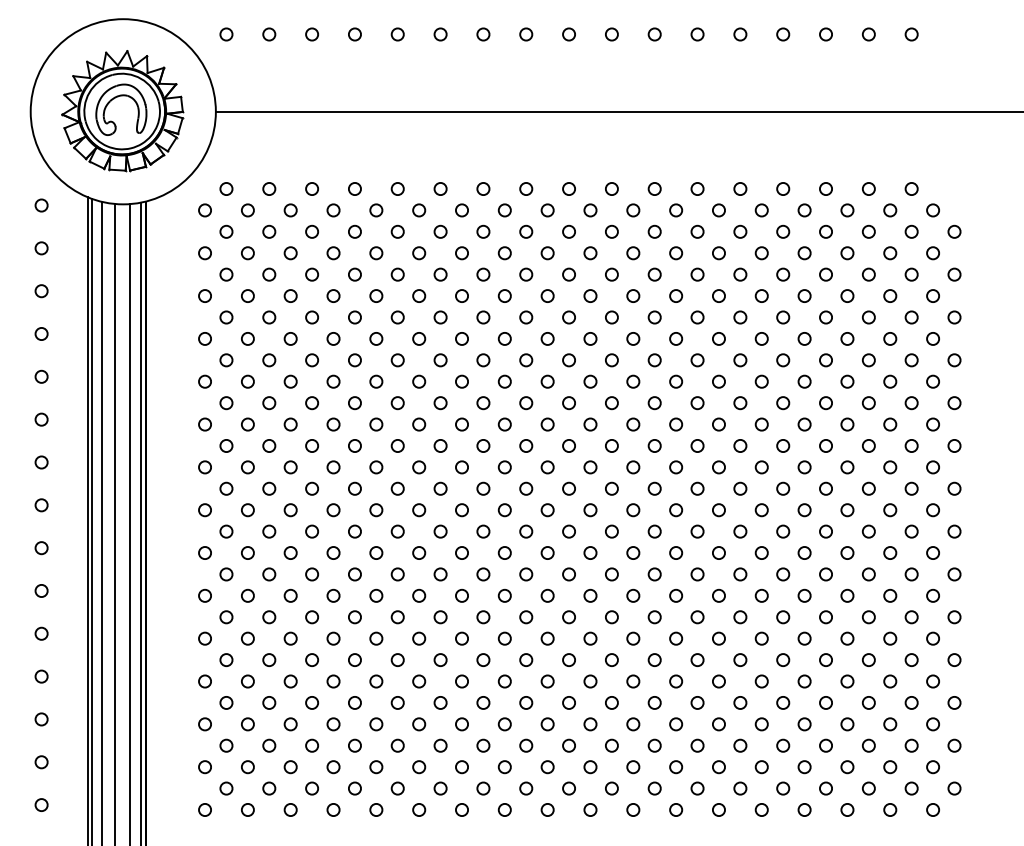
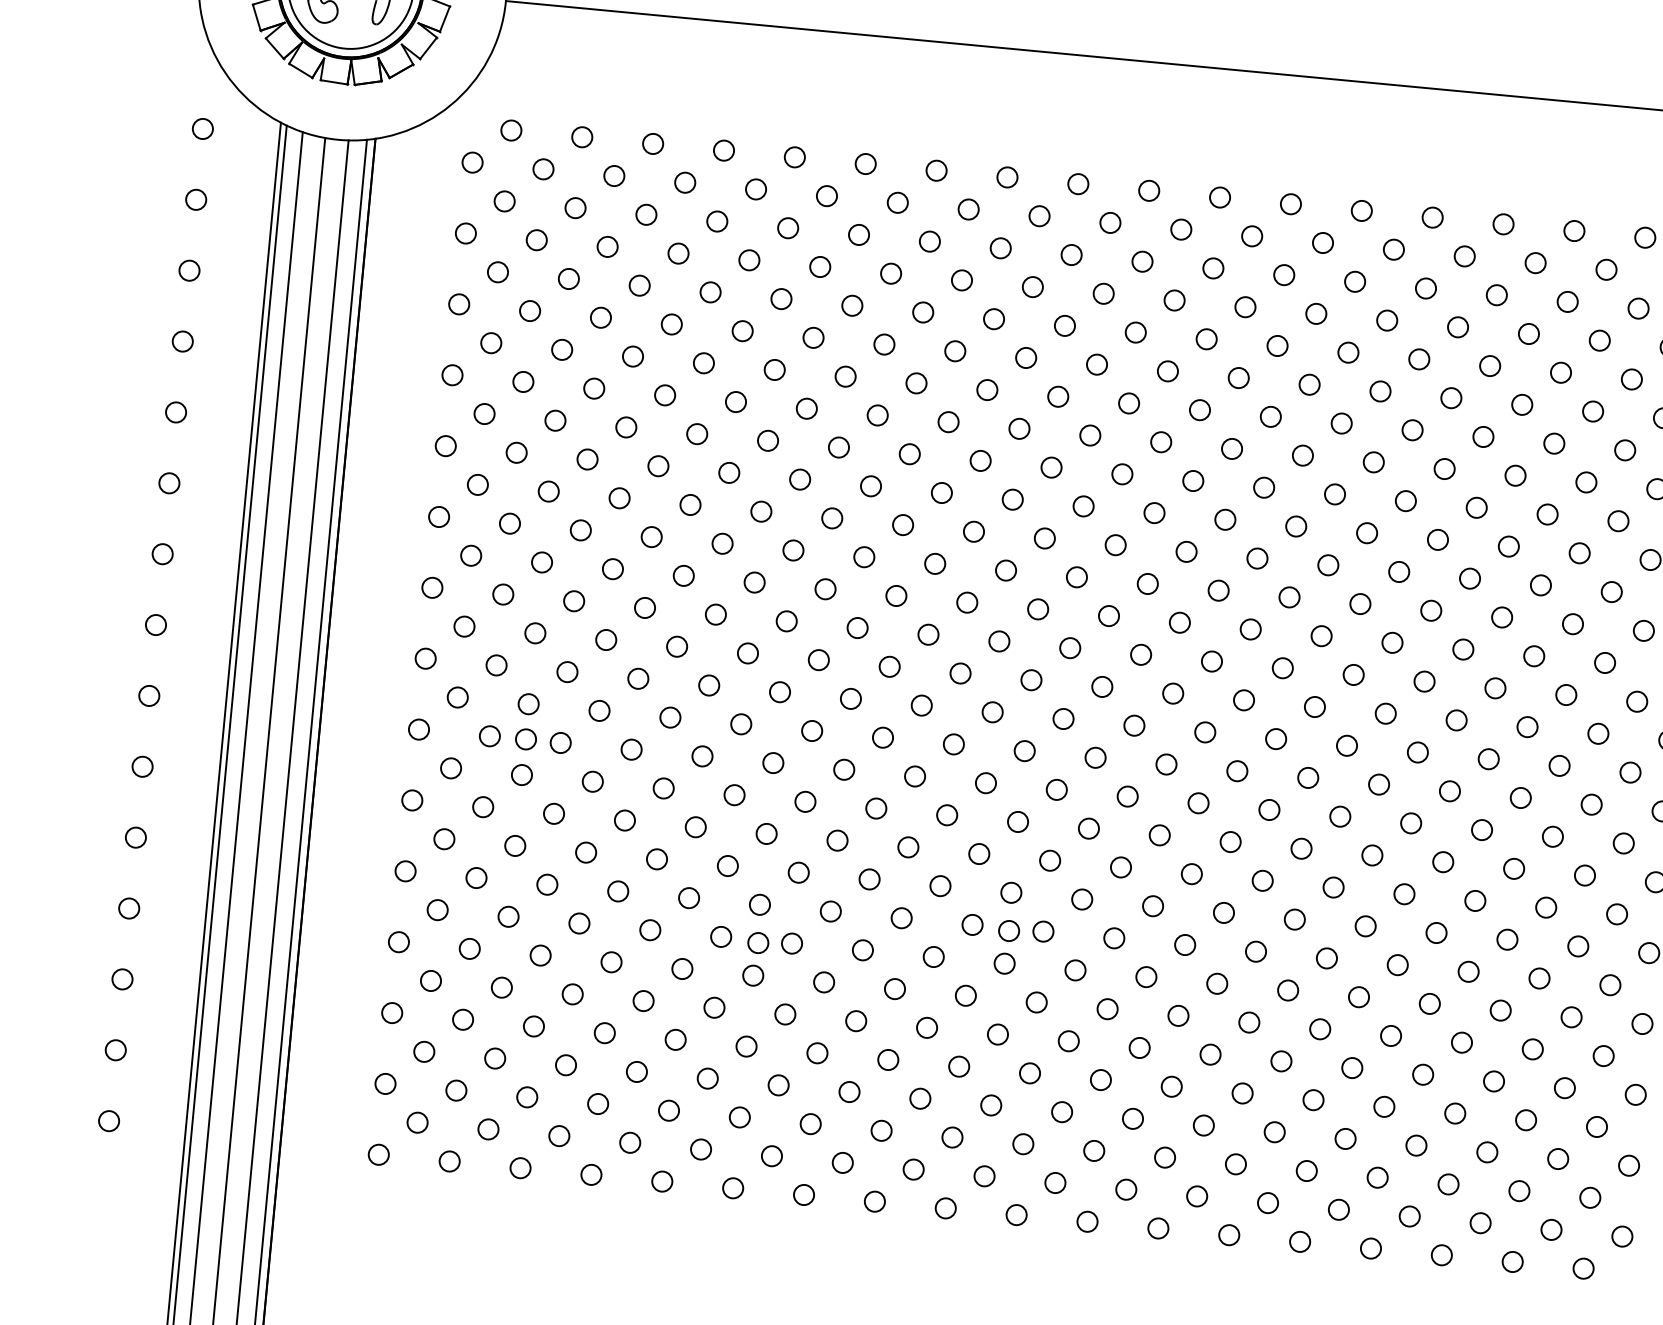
circle: (269, 552) -> (525, 738), added
circle: (569, 640) -> (1008, 931), added
circle: (420, 661) -> (758, 942), added

